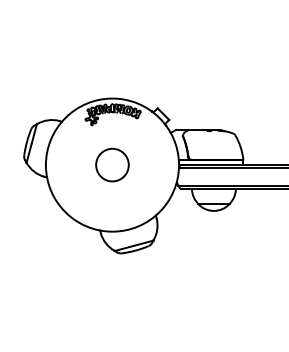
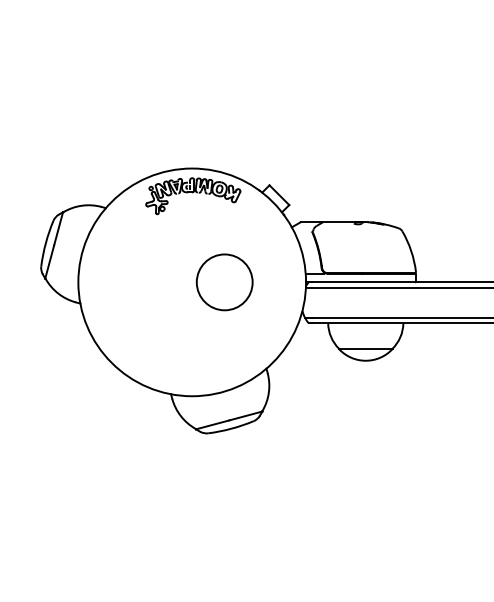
circle: (112, 164) -> (224, 281), moved

